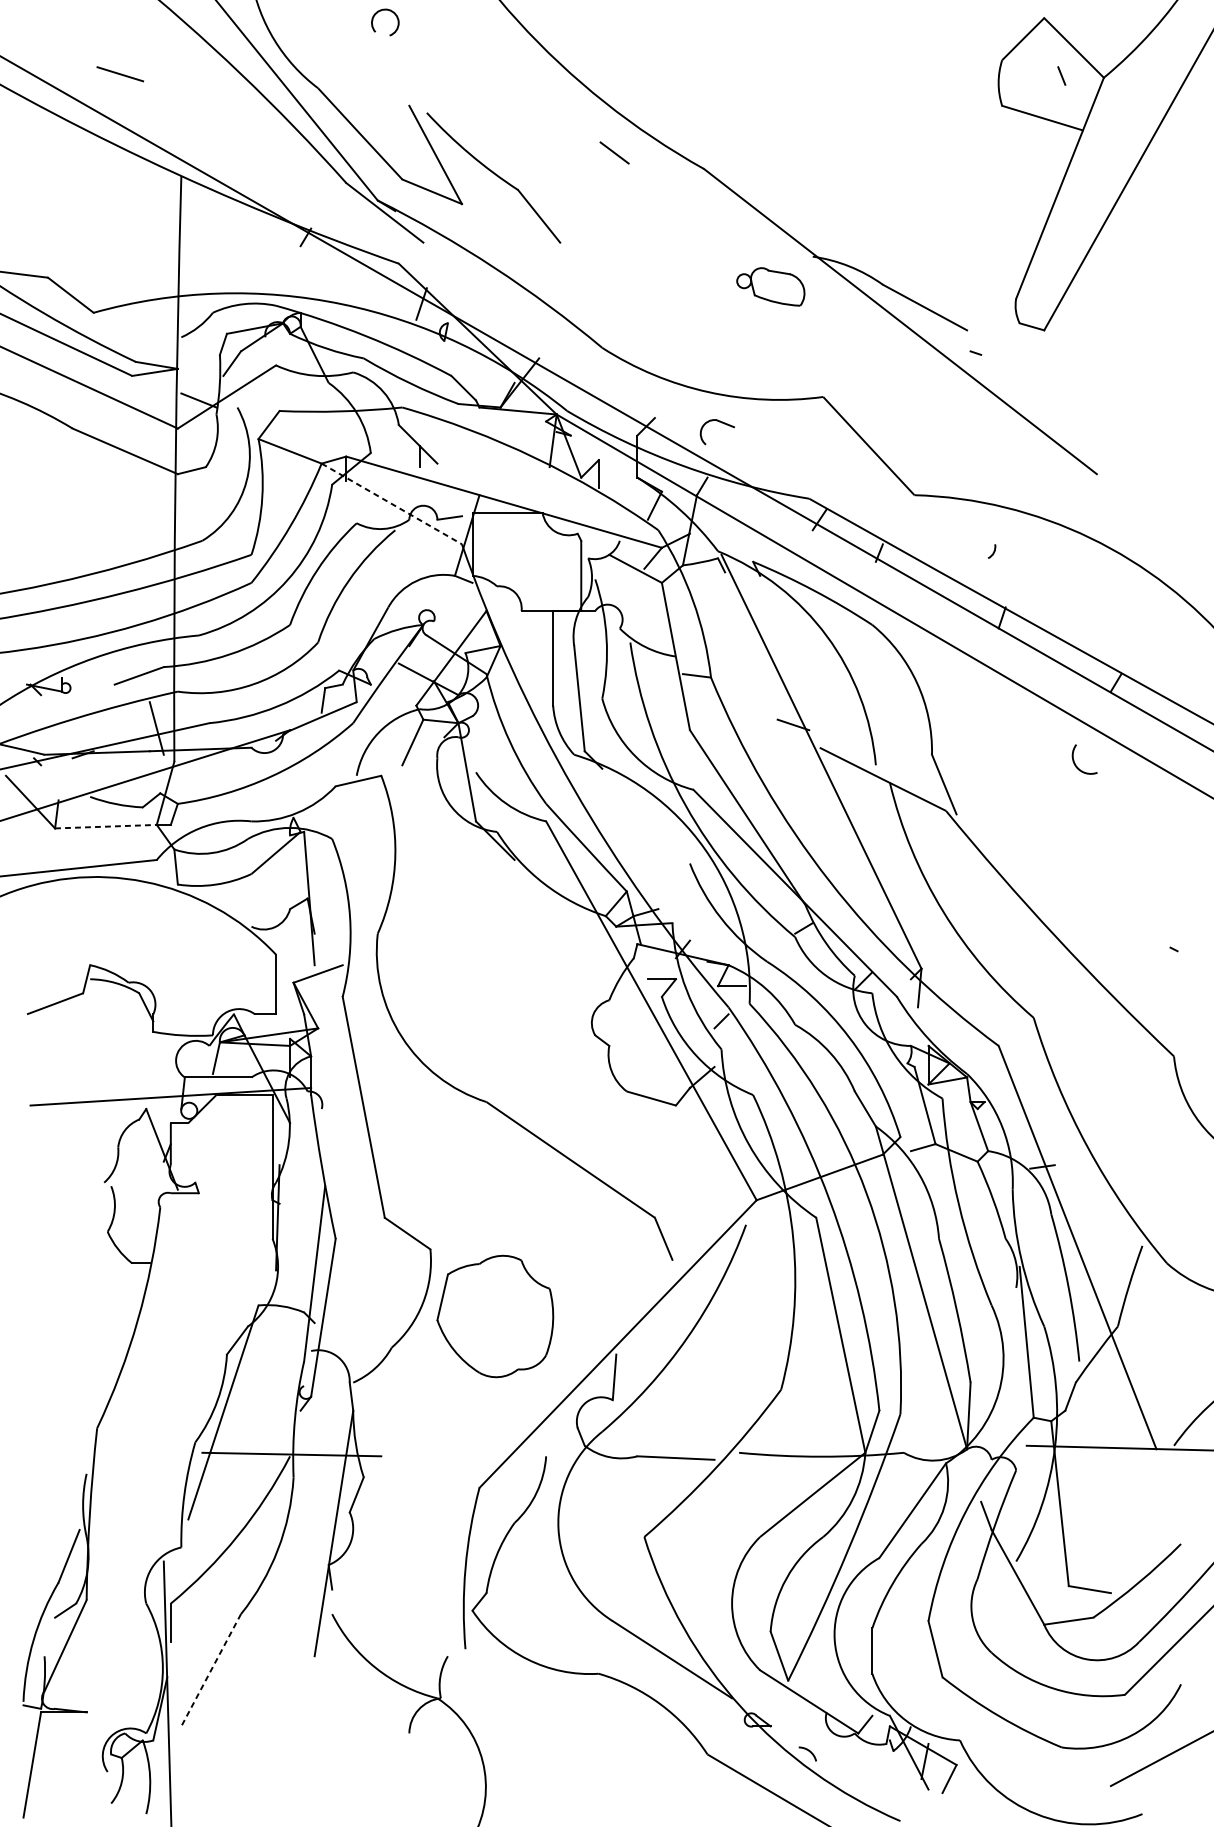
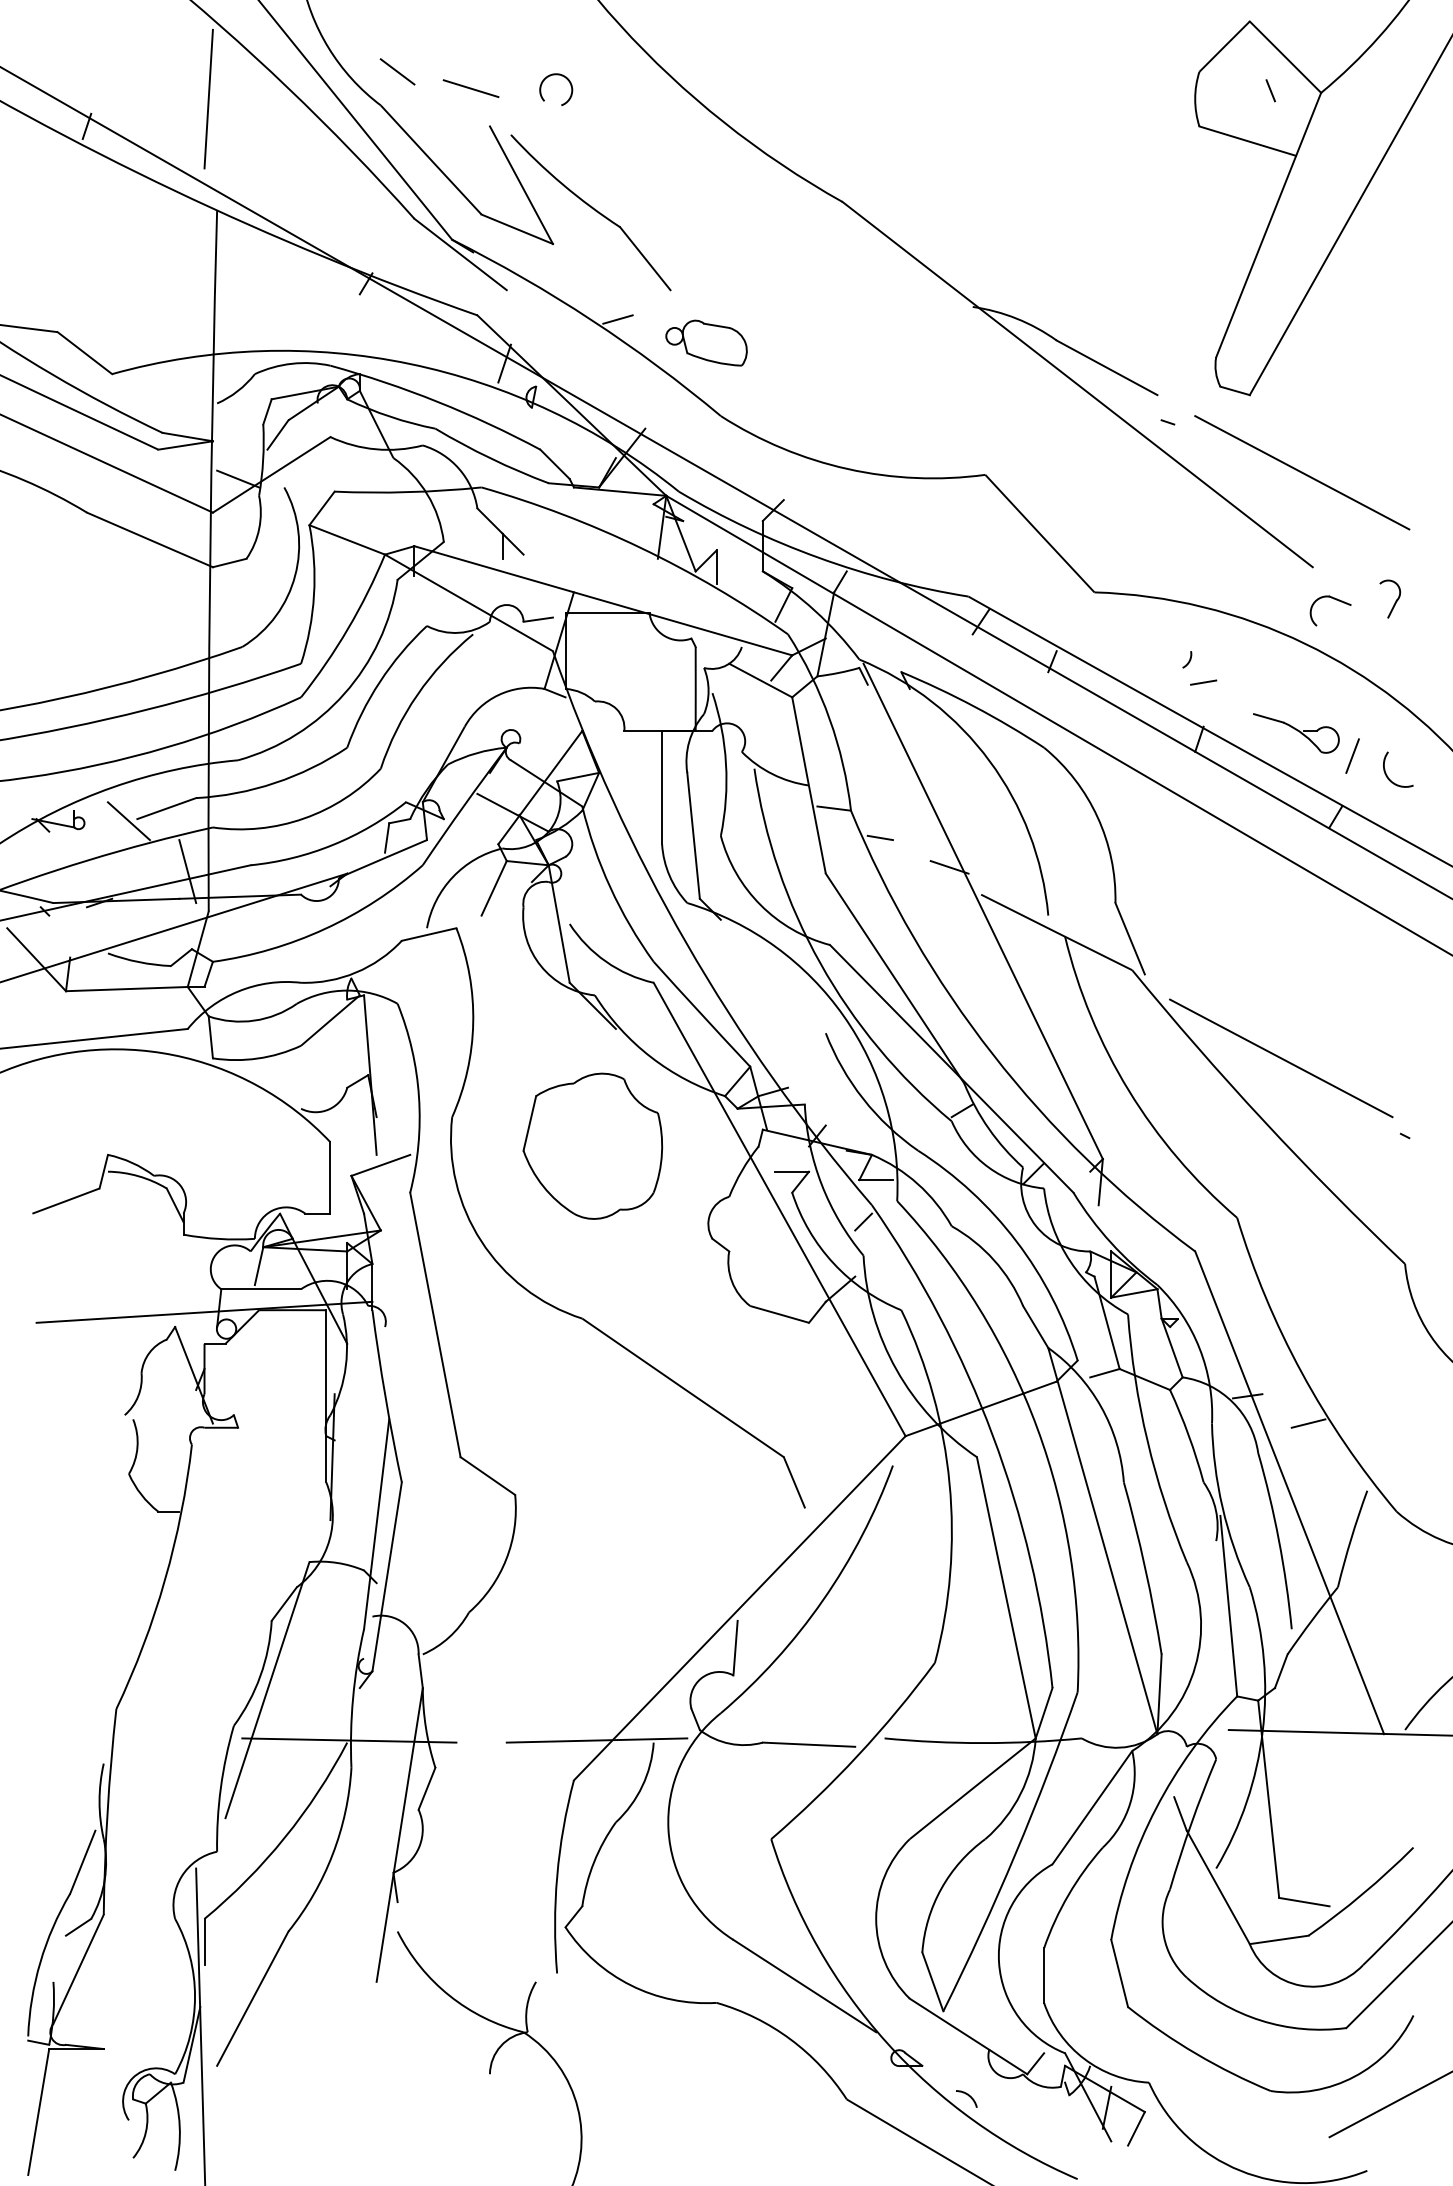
arc: (389, 11) -> (561, 76), moved
line: (119, 74) -> (470, 88), moved
line: (174, 82) -> (208, 98), added
line: (72, 105) -> (86, 126), added
line: (614, 152) -> (397, 71), moved
line: (515, 267) -> (617, 319), added
part: (770, 286) -> (706, 342), moved
line: (1088, 395) -> (1302, 472), added
part: (719, 422) -> (1333, 599), moved
part: (1161, 500) -> (1390, 598), added
line: (391, 503) -> (468, 602), dashed -> solid
line: (1005, 570) -> (1203, 682), added
part: (1083, 613) -> (1296, 733), added
line: (1130, 631) -> (1352, 755), added
line: (107, 686) -> (128, 821), added
line: (734, 700) -> (879, 837), added
arc: (1076, 765) -> (1388, 776), moved
line: (105, 827) -> (126, 989), dashed -> solid
line: (1070, 884) -> (1281, 1058), added
line: (1093, 1189) -> (1308, 1423), added
part: (495, 1315) -> (592, 1145), moved
line: (498, 1454) -> (596, 1740), added
line: (210, 1670) -> (252, 1999), dashed -> solid

